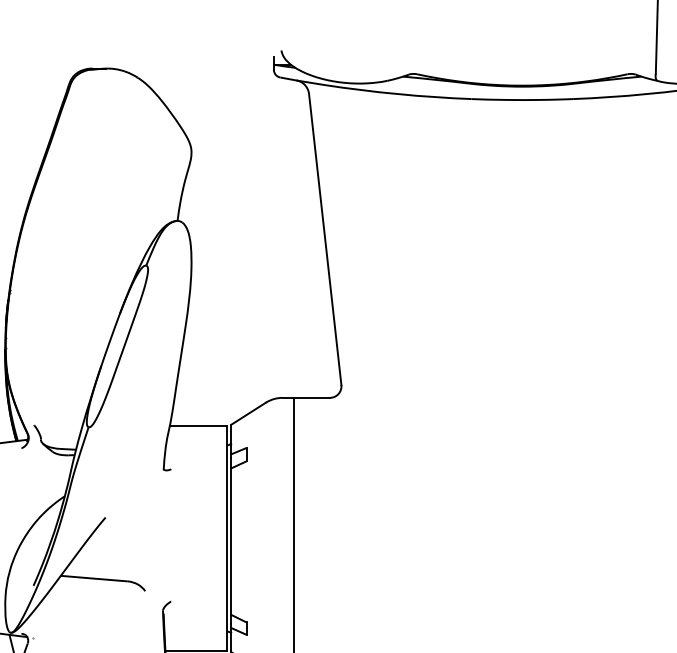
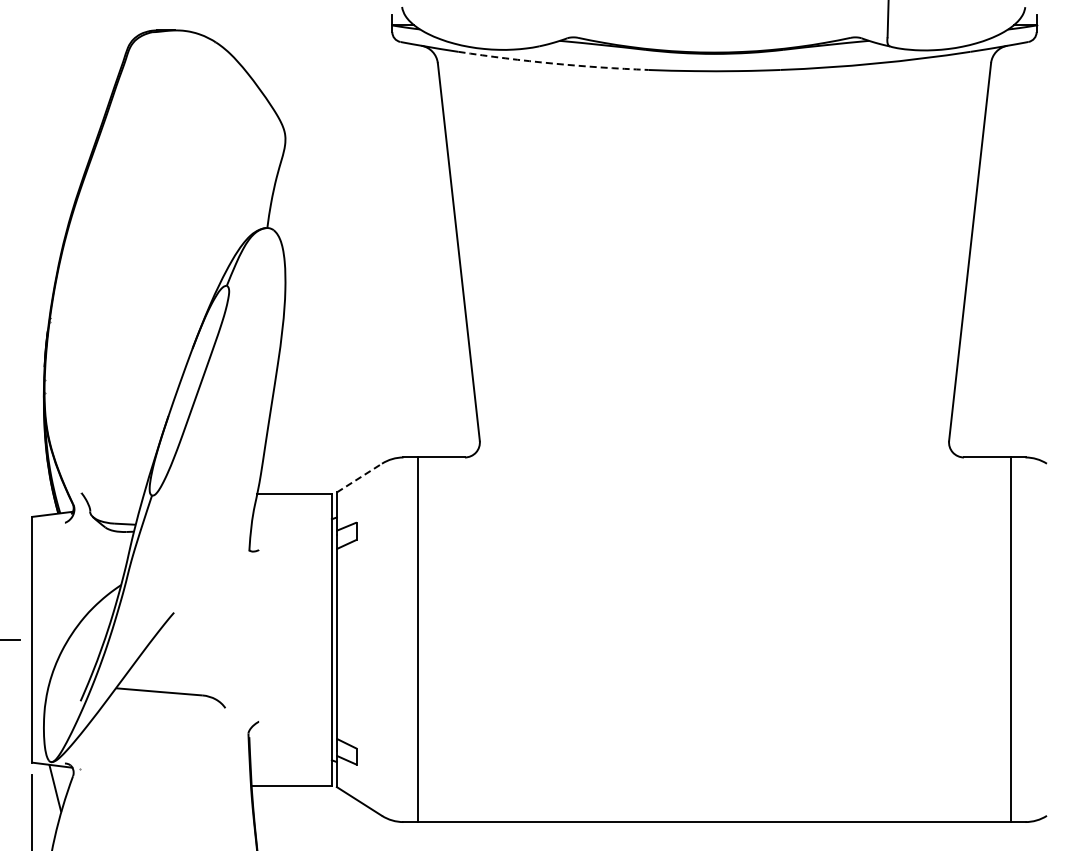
arc: (398, 94) -> (553, 63), solid -> dashed
line: (248, 414) -> (359, 478), solid -> dashed

